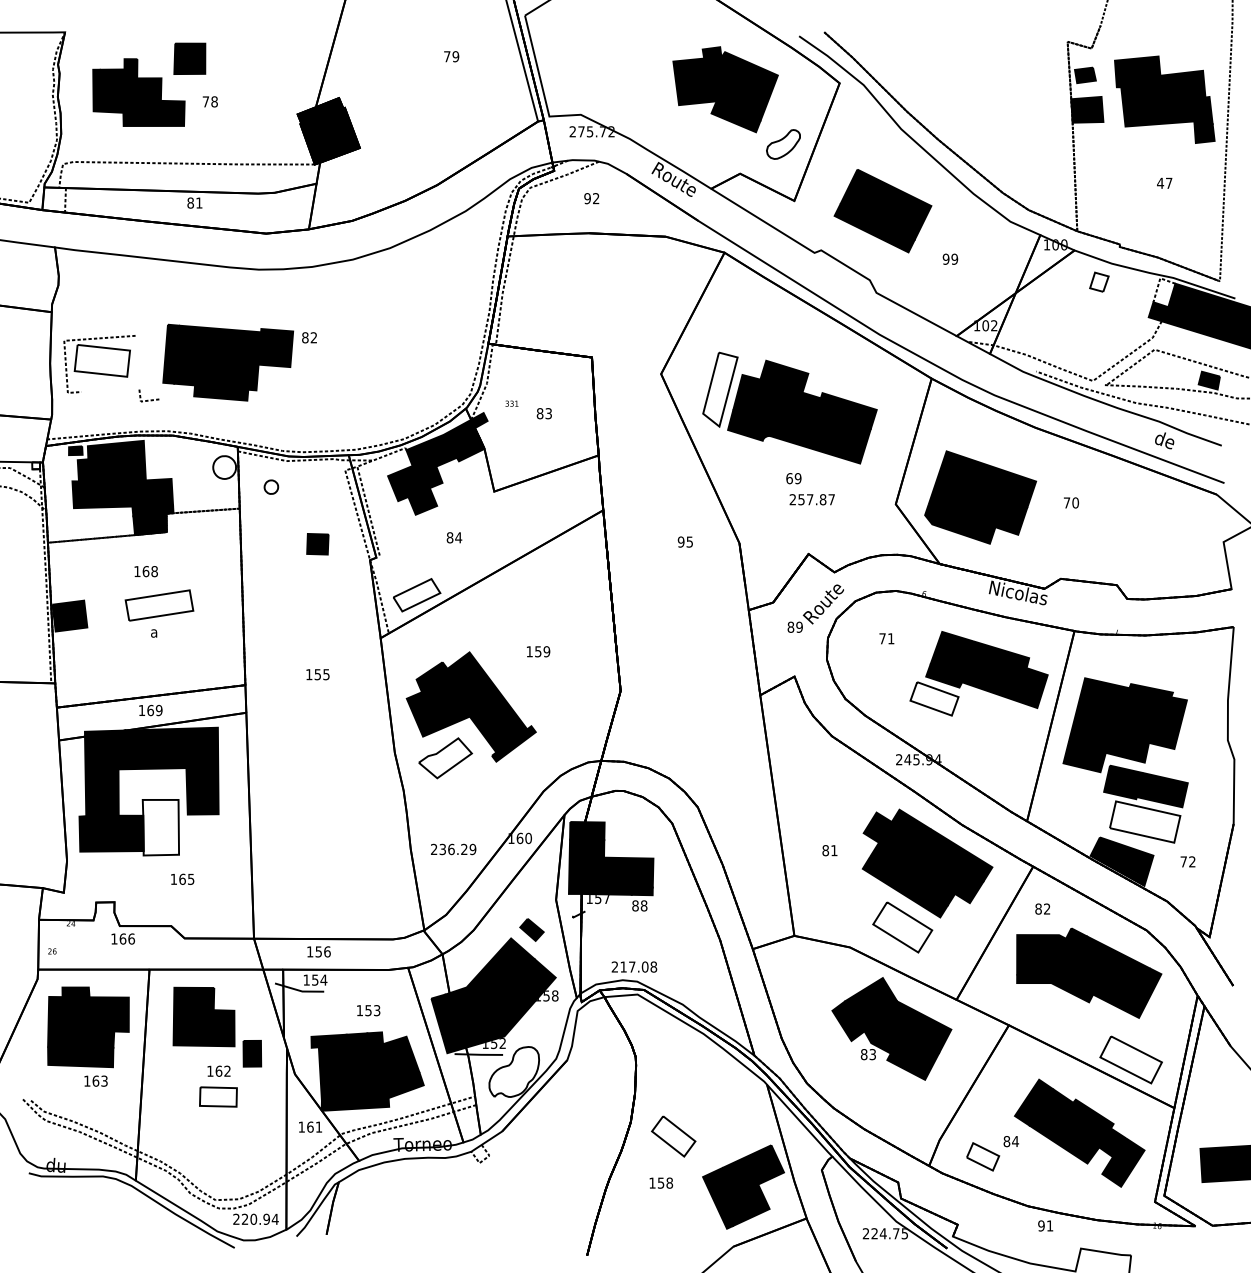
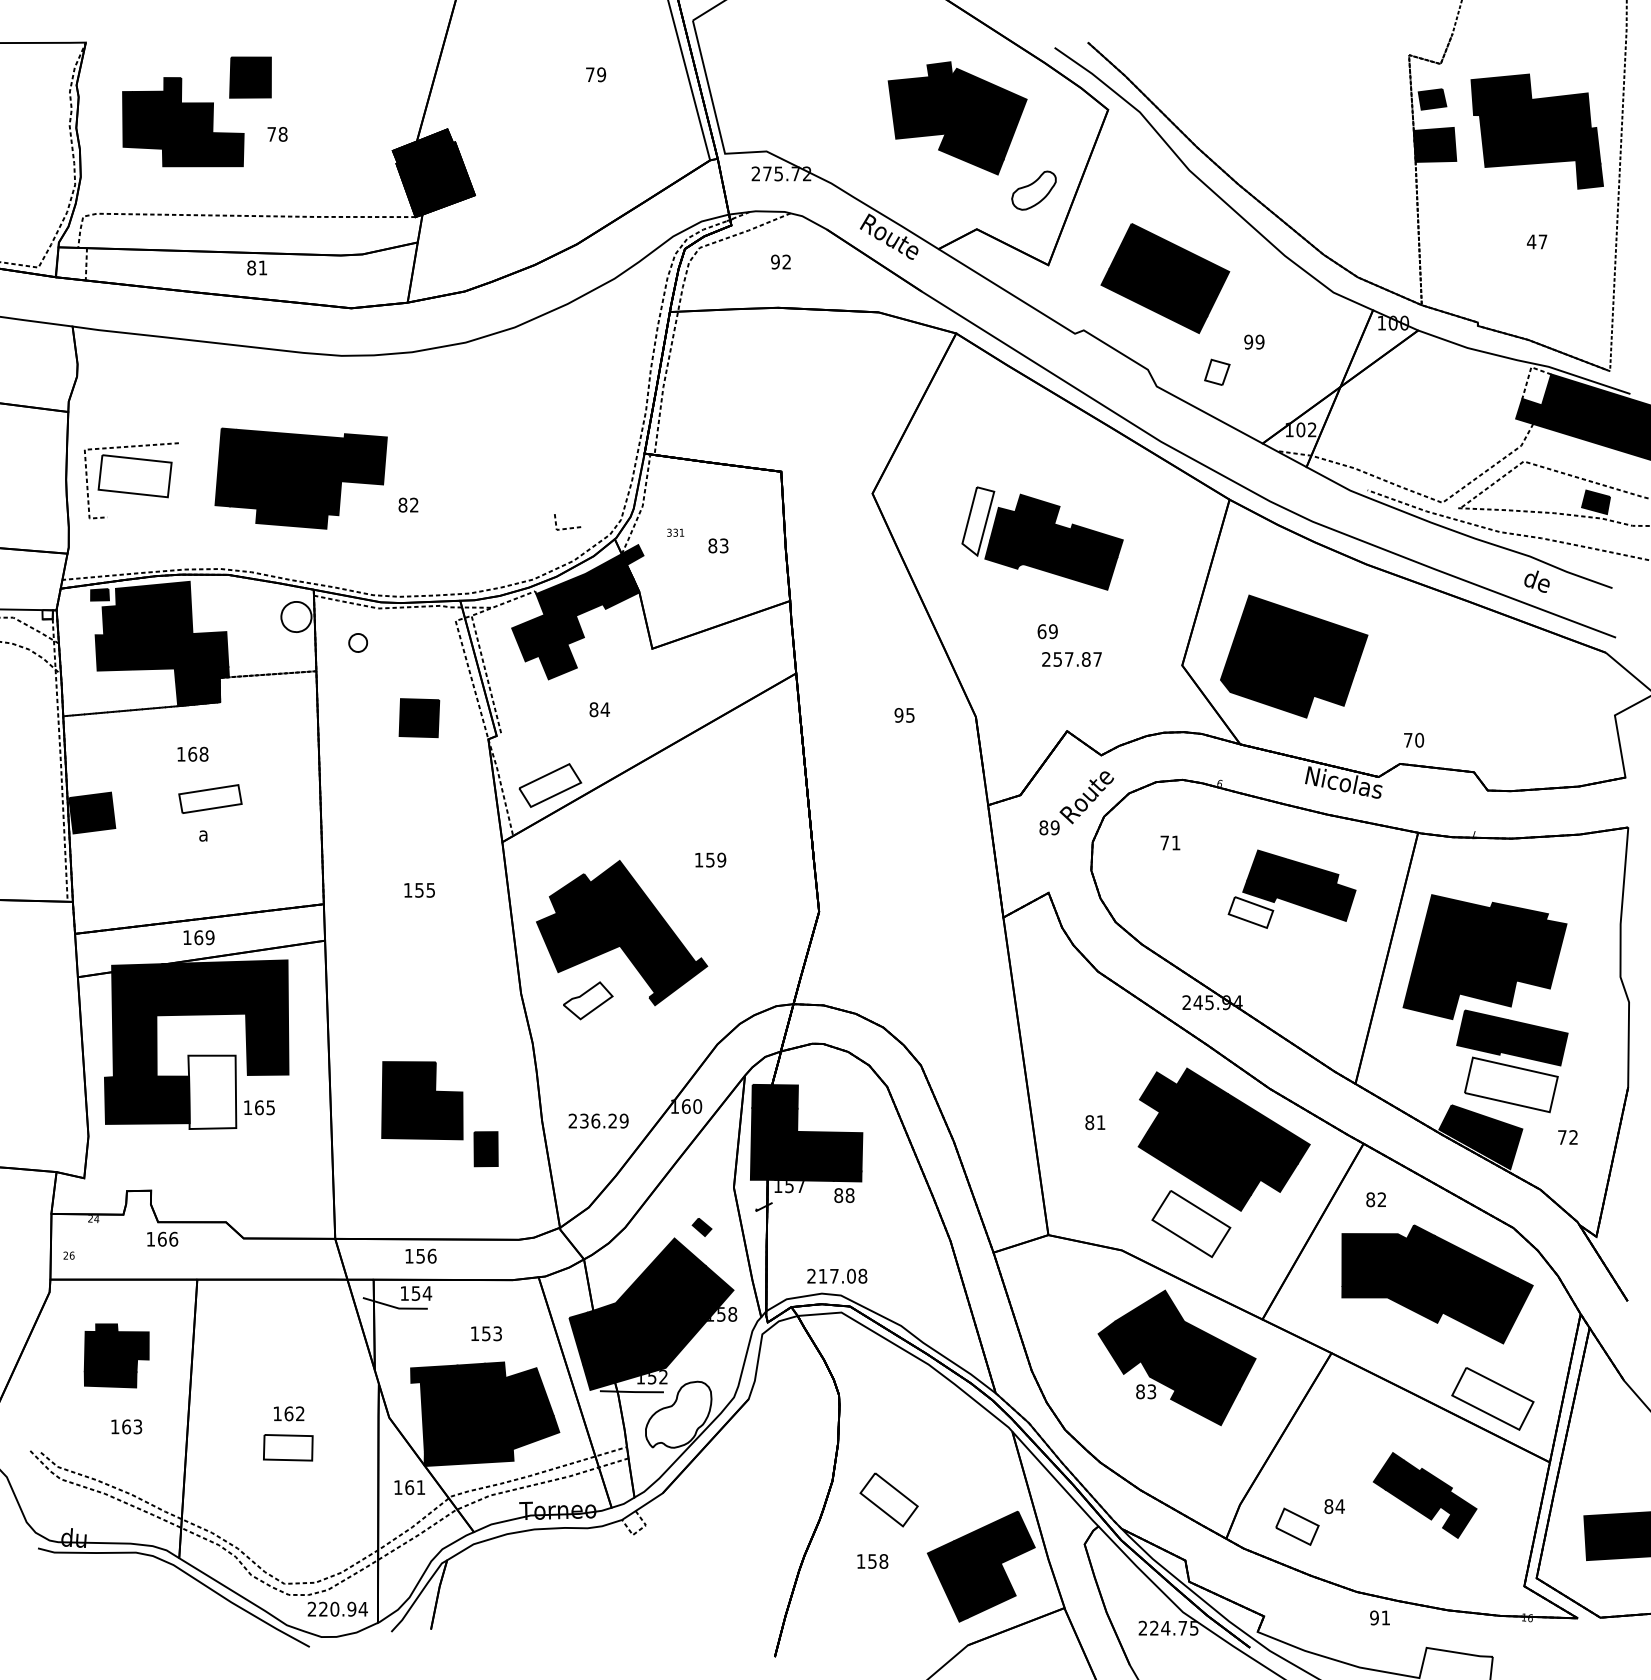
part: (1099, 281) -> (1217, 371), moved
text: (309, 337) -> (408, 504), moved
line: (147, 399) -> (565, 527), moved
part: (789, 407) -> (1041, 537), size x0.7
text: (1071, 502) -> (1414, 739), moved
part: (317, 544) -> (419, 718), size x1.4
part: (159, 605) -> (210, 799), size x0.7
part: (978, 673) -> (1291, 888), size x0.7
part: (445, 758) -> (587, 1001), size x0.7
text: (182, 878) -> (259, 1106), moved
part: (531, 929) -> (701, 1226), size x0.6
part: (217, 1026) -> (440, 1113), moved
part: (88, 1027) -> (116, 1356), size x0.6
part: (1079, 1132) -> (1424, 1494), size x0.6

